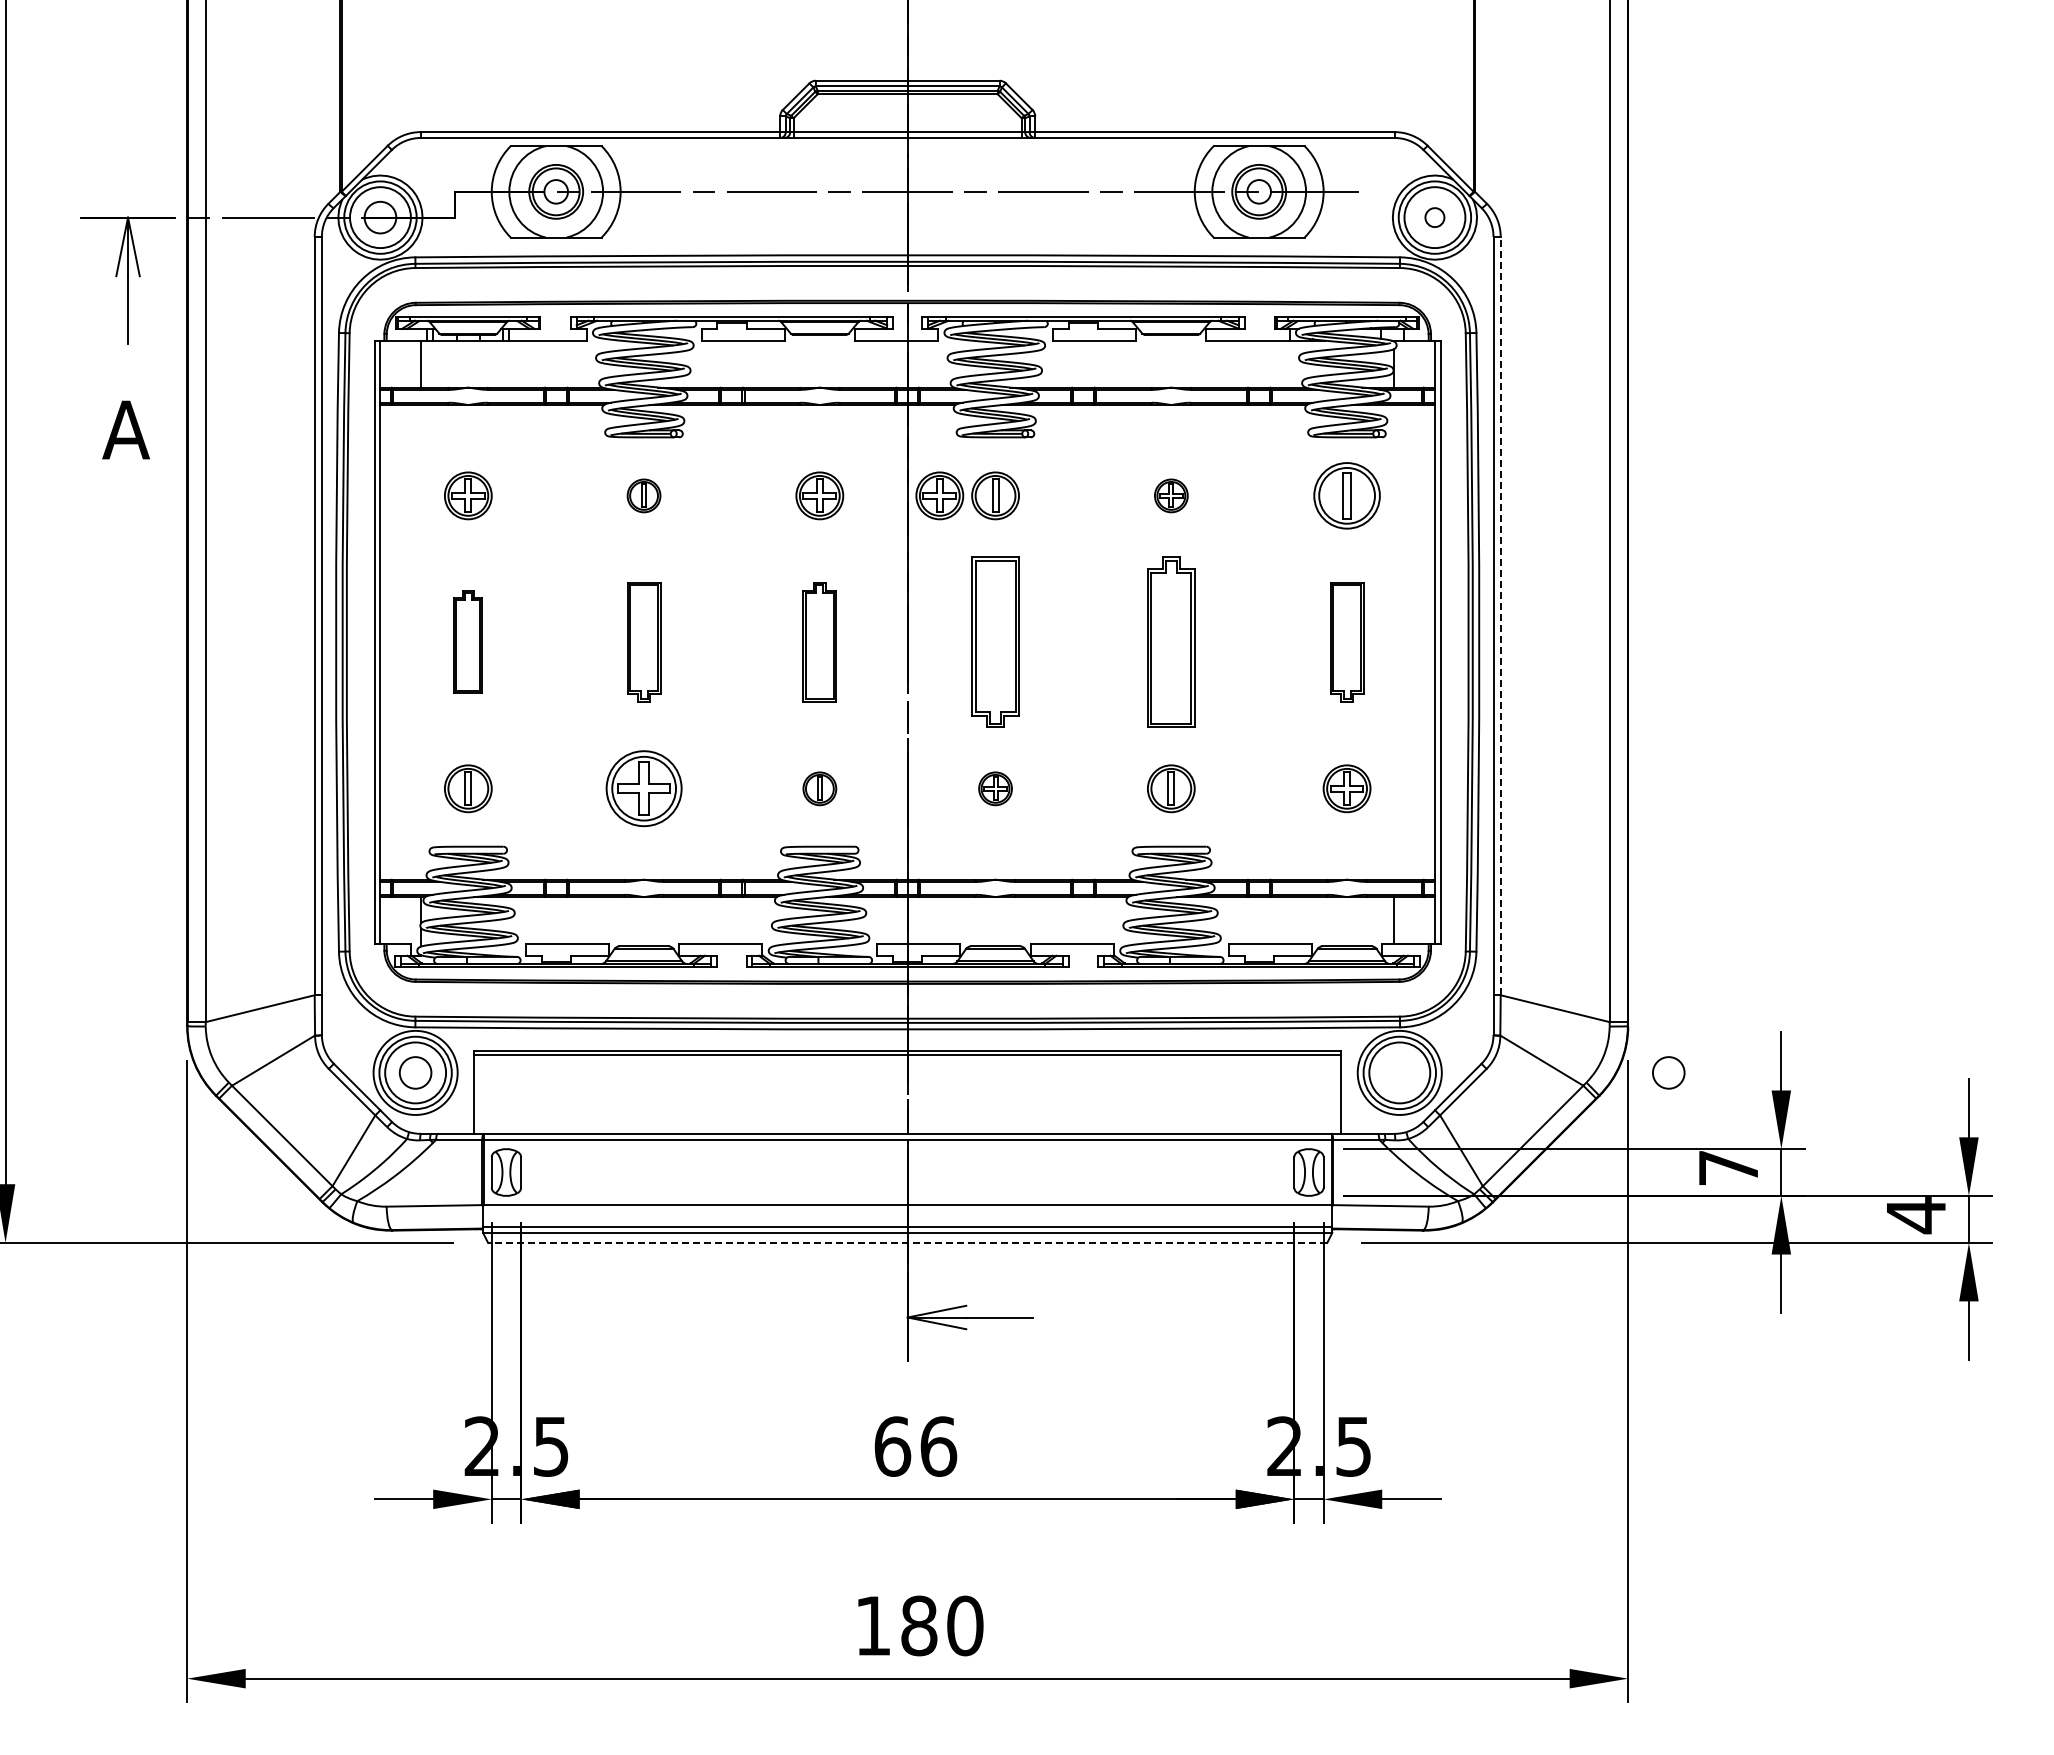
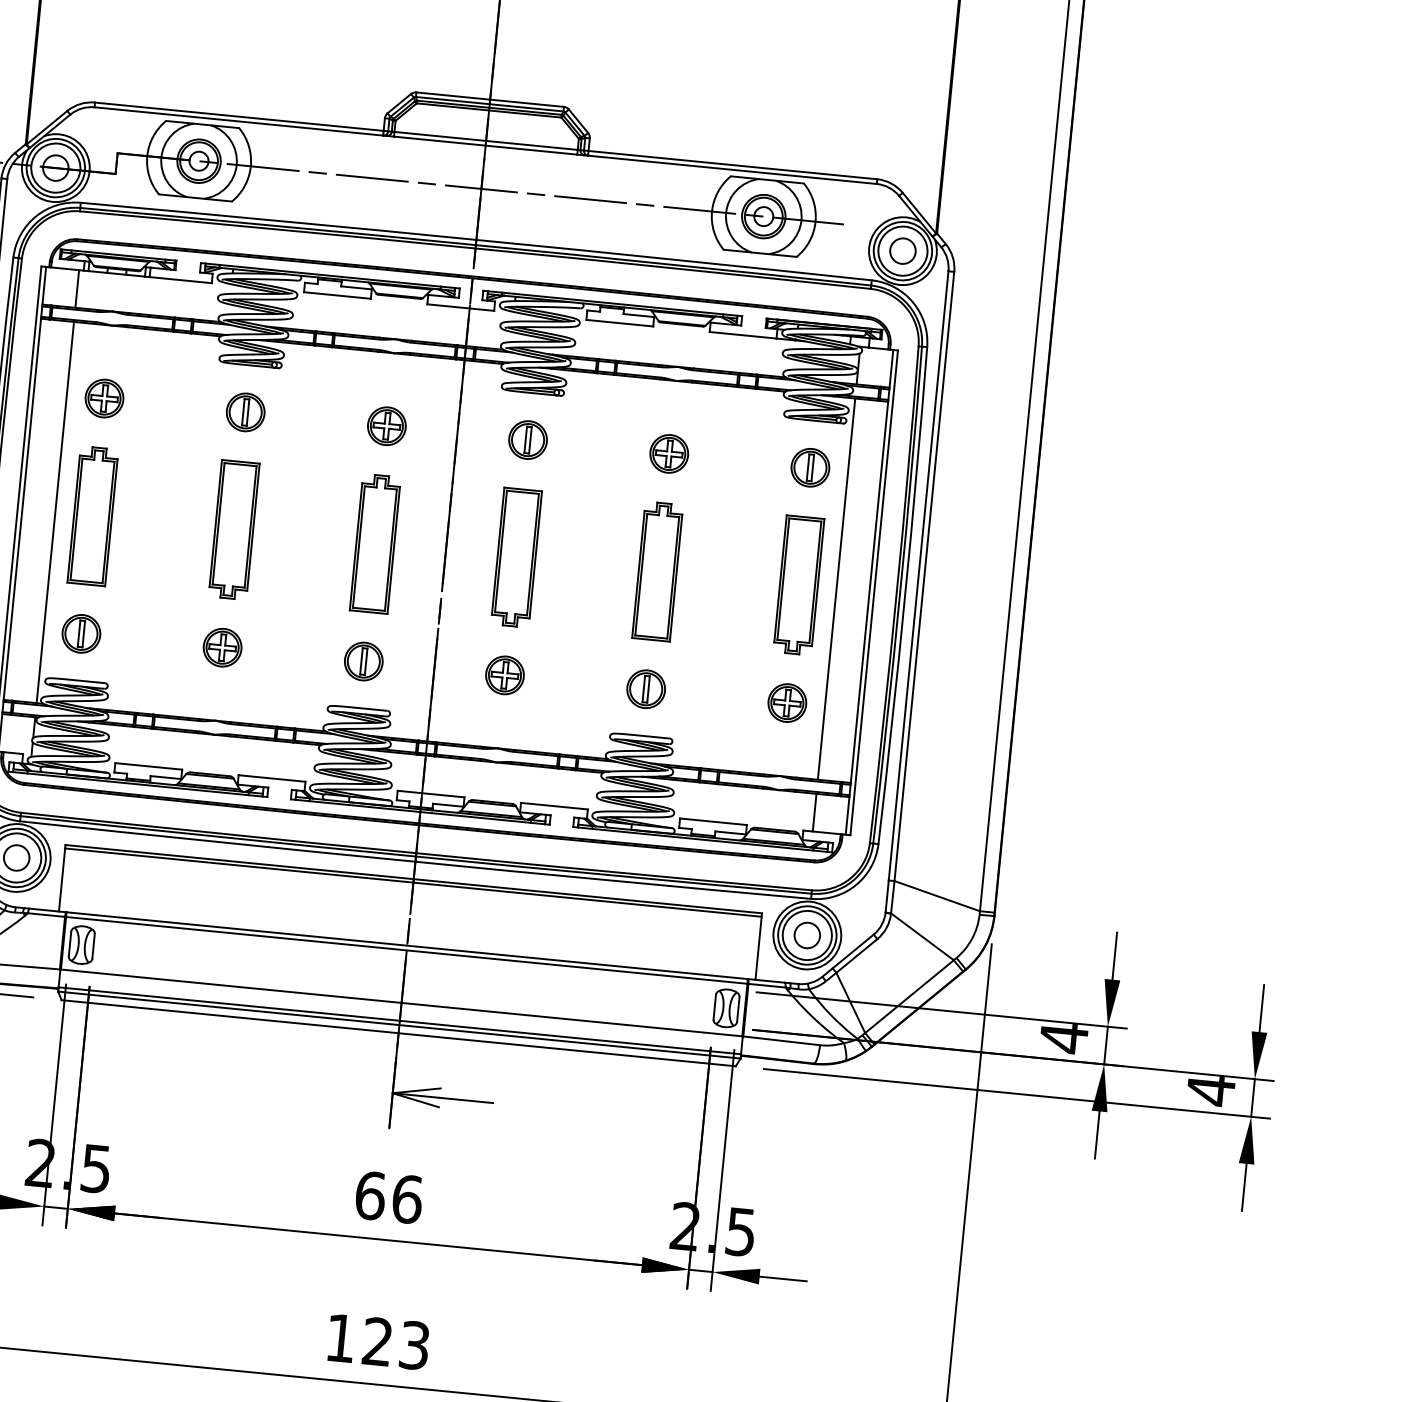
circle: (1434, 217) -> (902, 251), size x1.67
part: (643, 495) -> (245, 412), size x1.43
part: (939, 495) -> (483, 435), removed
part: (1171, 495) -> (669, 453), size x1.43
part: (1346, 495) -> (810, 467), size x0.71
line: (1500, 615) -> (924, 575), dashed -> solid
part: (468, 641) -> (93, 515), size x1.67
part: (644, 641) -> (234, 529), size x1.43
part: (819, 641) -> (375, 543), size x1.43
part: (1347, 641) -> (799, 584), size x1.43
line: (421, 642) -> (55, 512), added
line: (1393, 642) -> (836, 589), added
part: (643, 788) -> (222, 647), size x0.62
part: (819, 788) -> (363, 661), size x1.43
part: (995, 788) -> (504, 675), size x1.43
circle: (1668, 1072) -> (807, 935), moved
text: (1728, 1168) -> (1063, 1038), 7 -> 4
line: (907, 1242) -> (398, 1032), dashed -> solid
text: (942, 1625) -> (396, 1343), 180 -> 123

